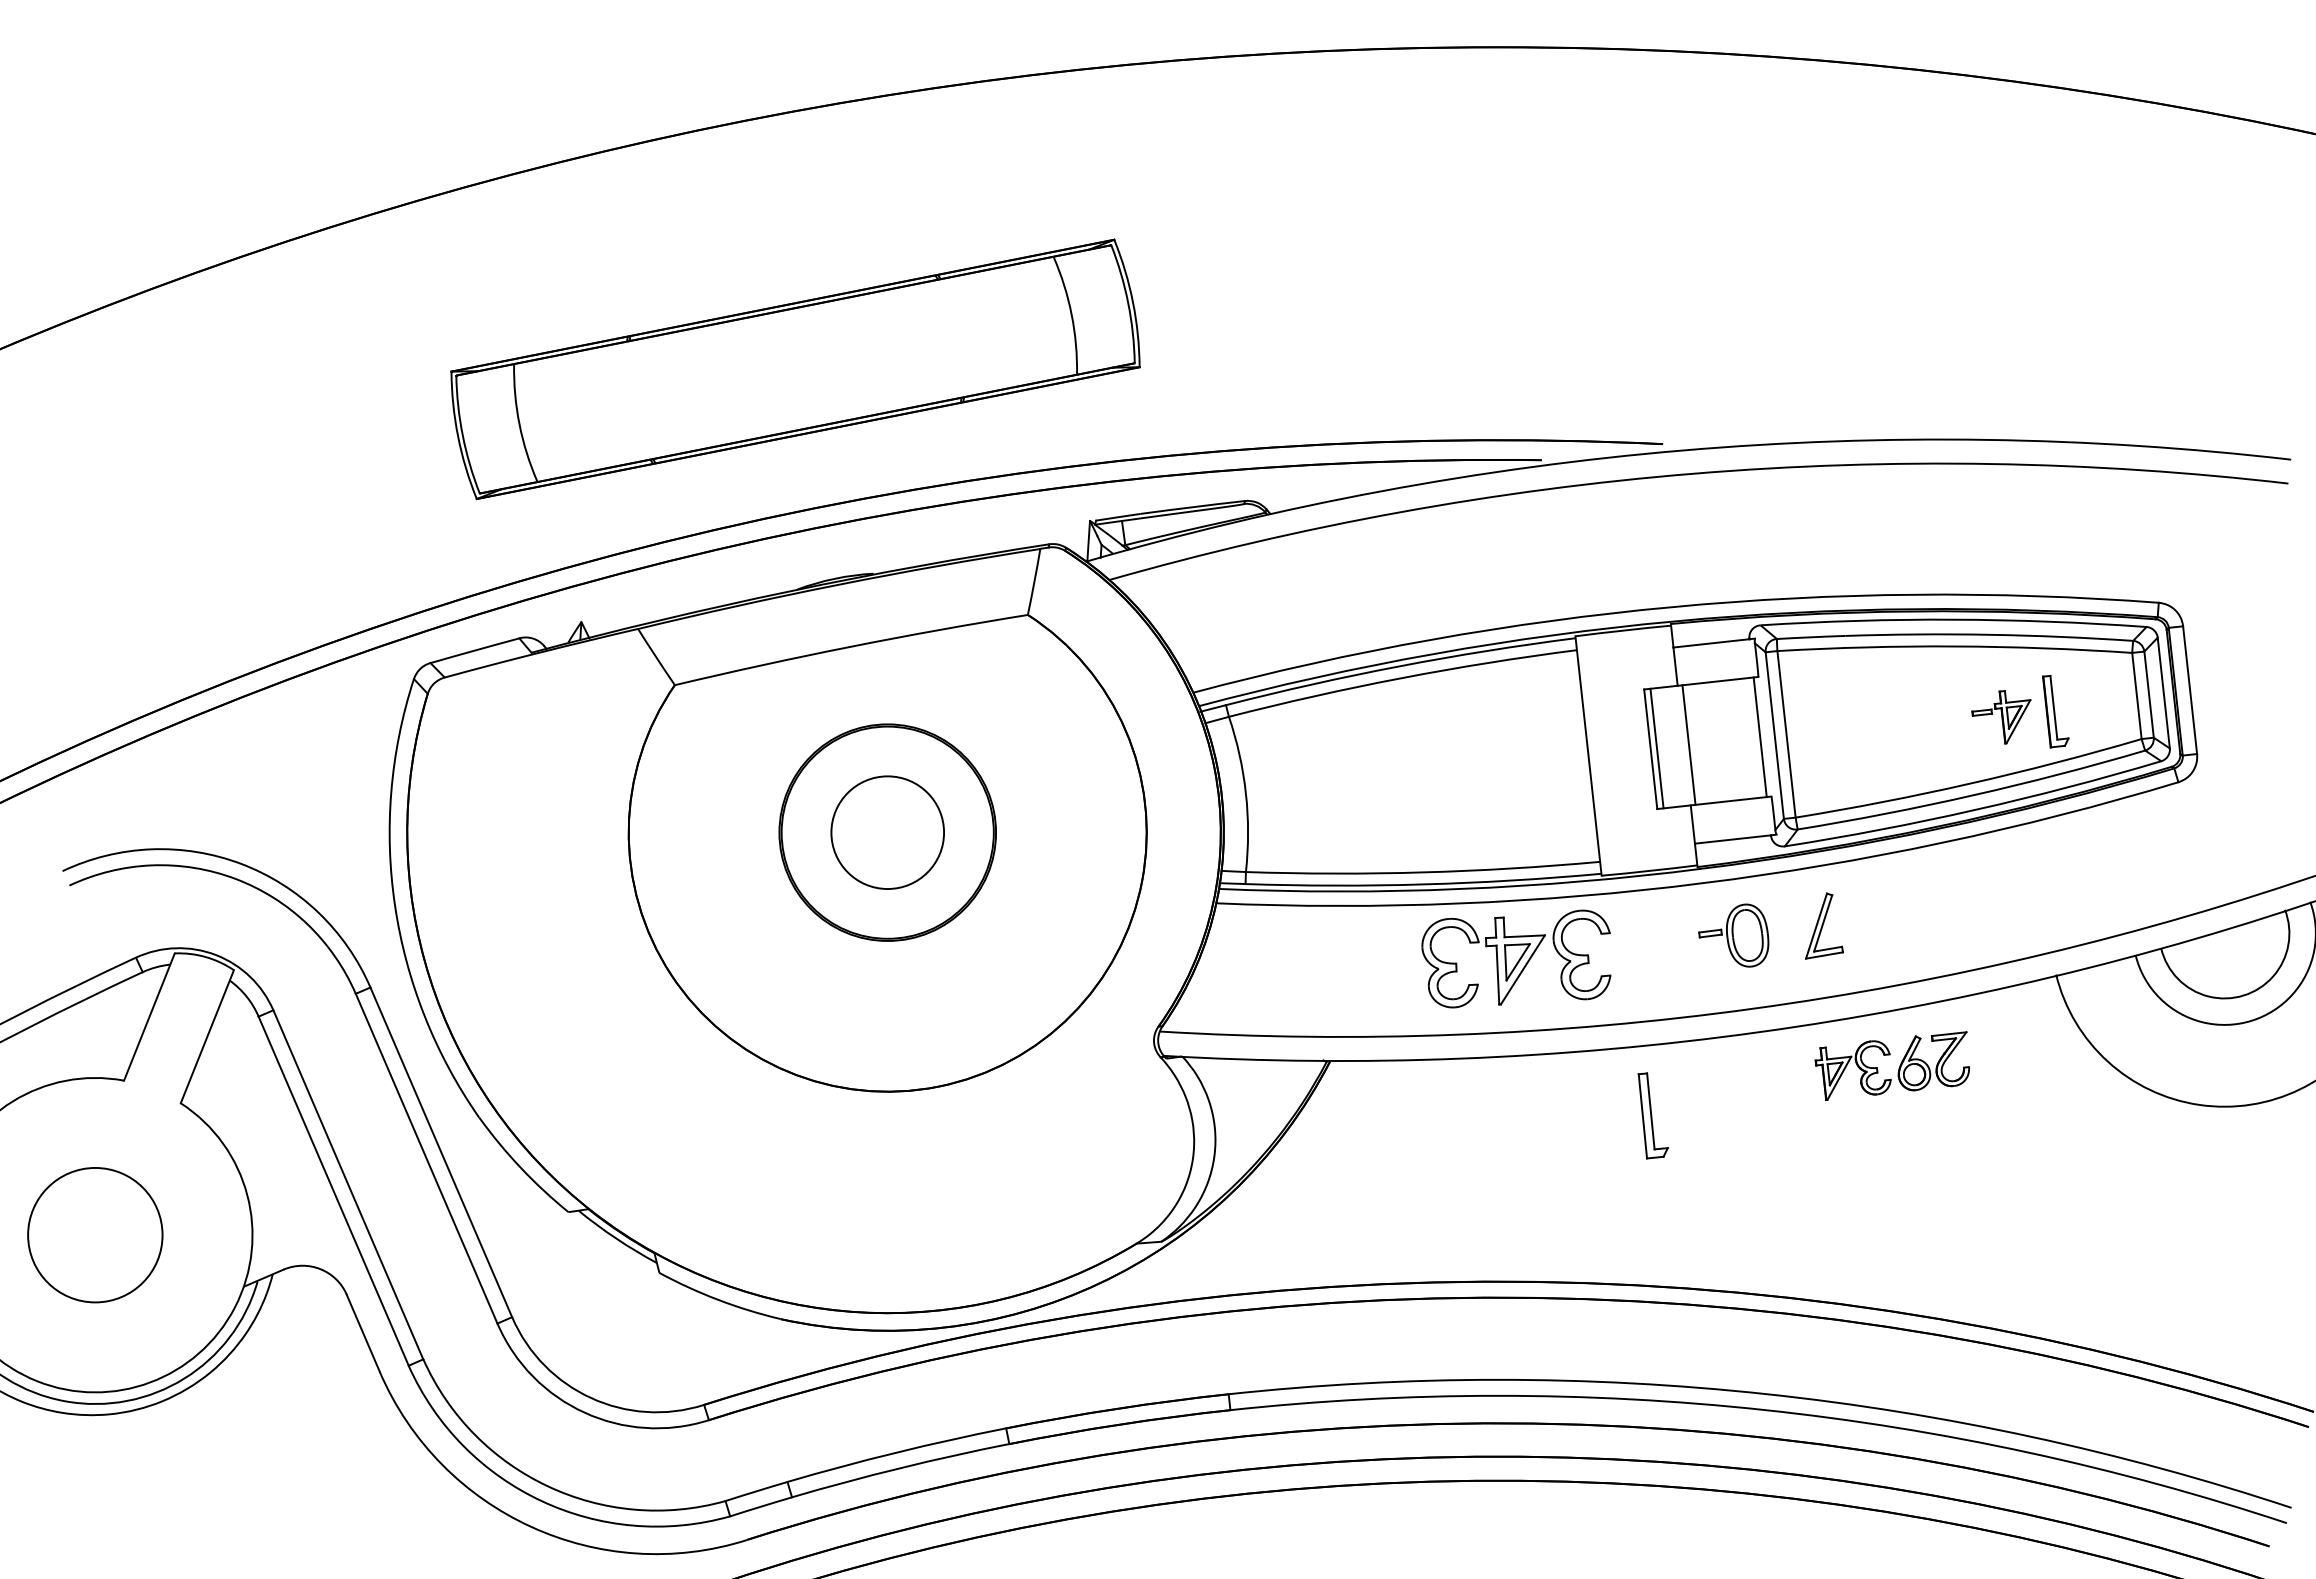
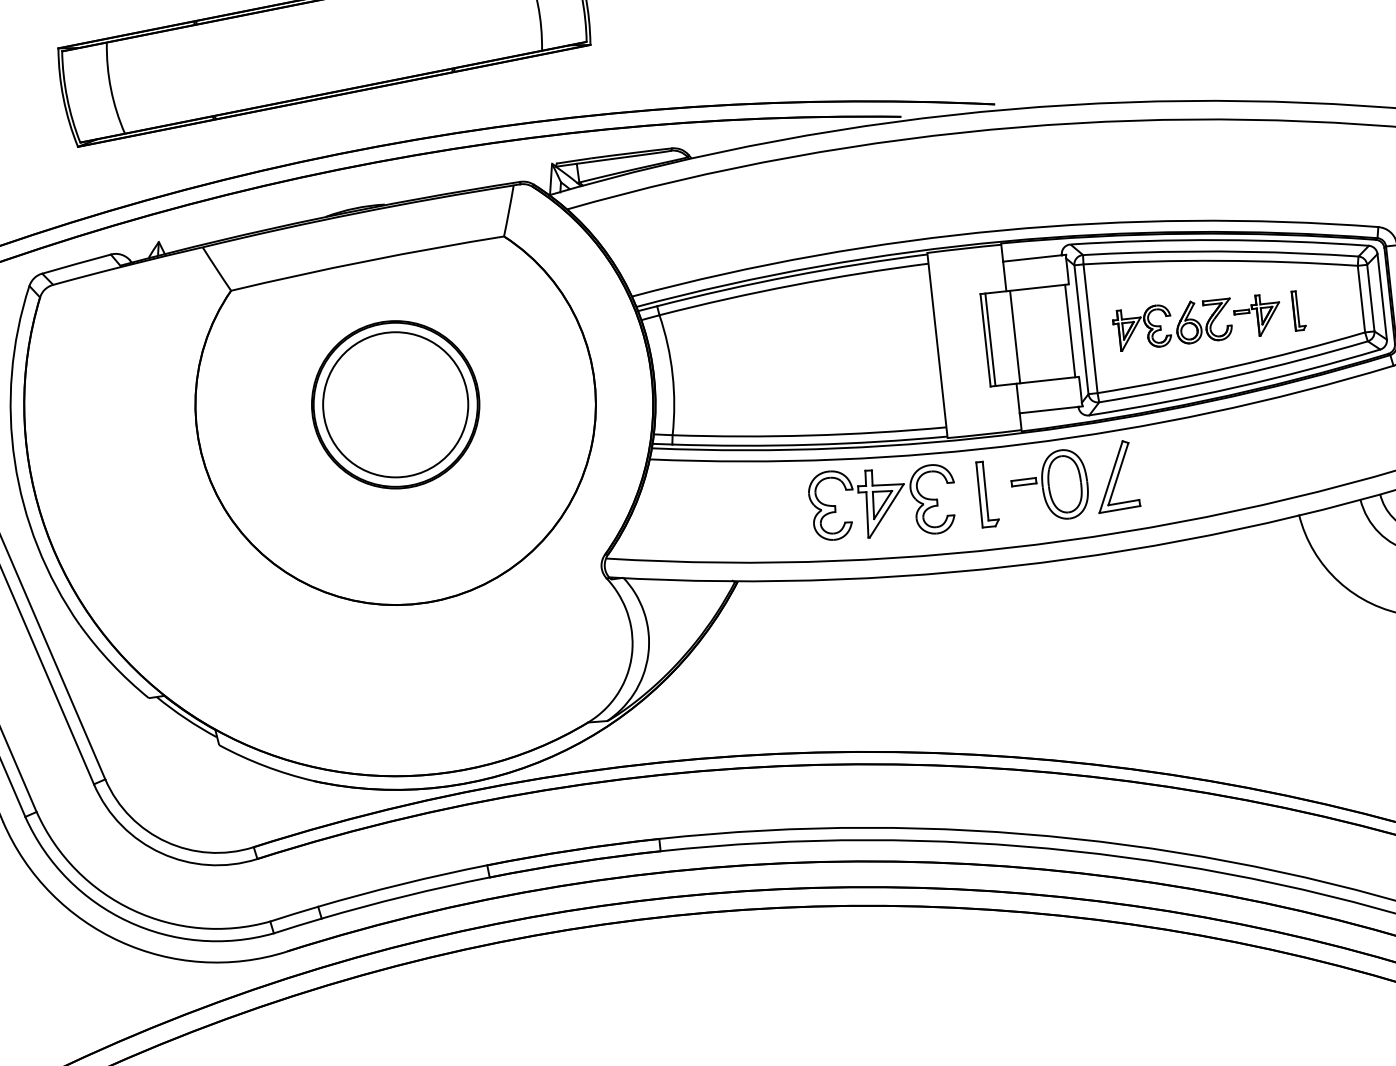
part: (2055, 710) -> (1298, 310), size x0.71
circle: (887, 832) -> (395, 404), size x1.67
part: (1824, 925) -> (1119, 476), size x1.43
part: (1733, 935) -> (1049, 484), size x1.43
part: (1898, 1068) -> (1177, 326), moved
part: (1652, 1115) -> (986, 494), moved

